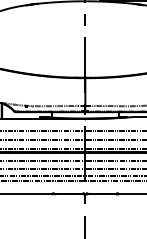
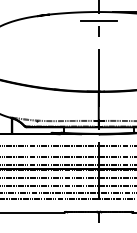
line: (84, 10) -> (97, 21), added

